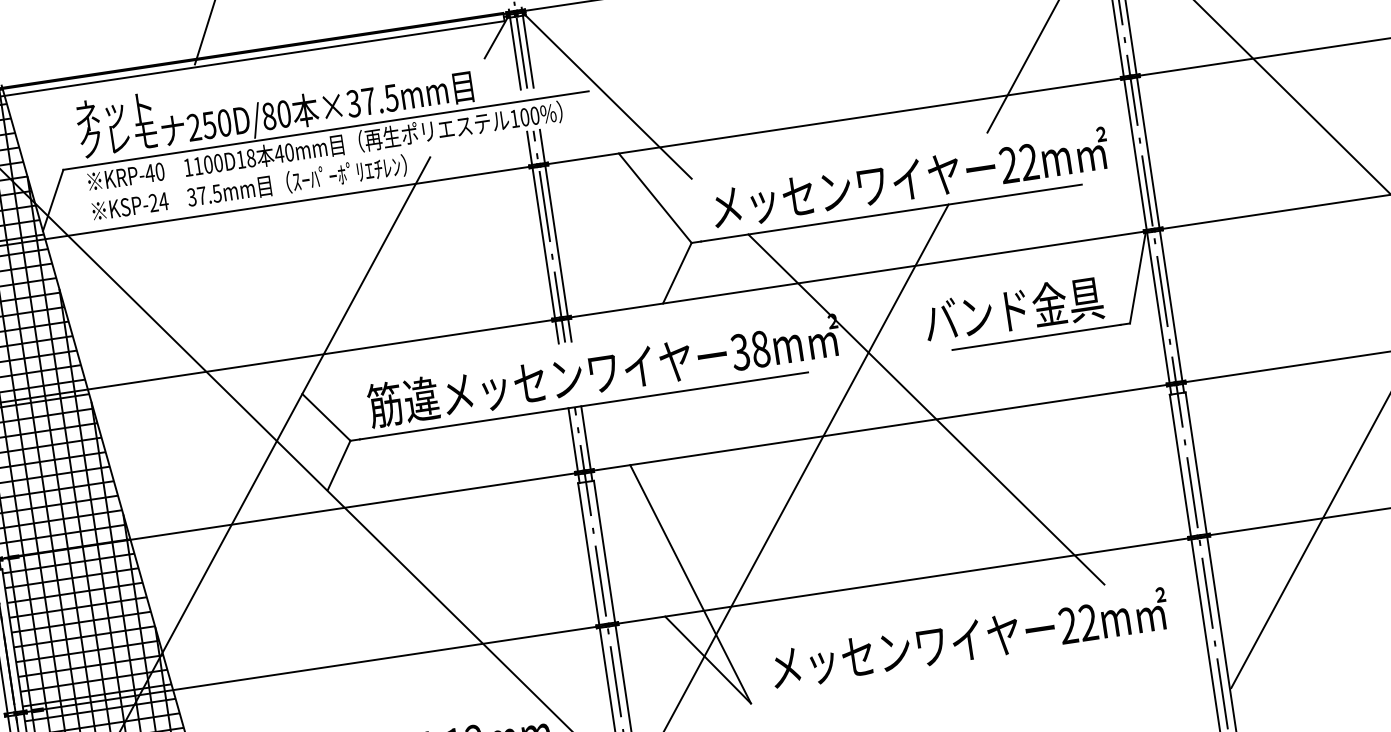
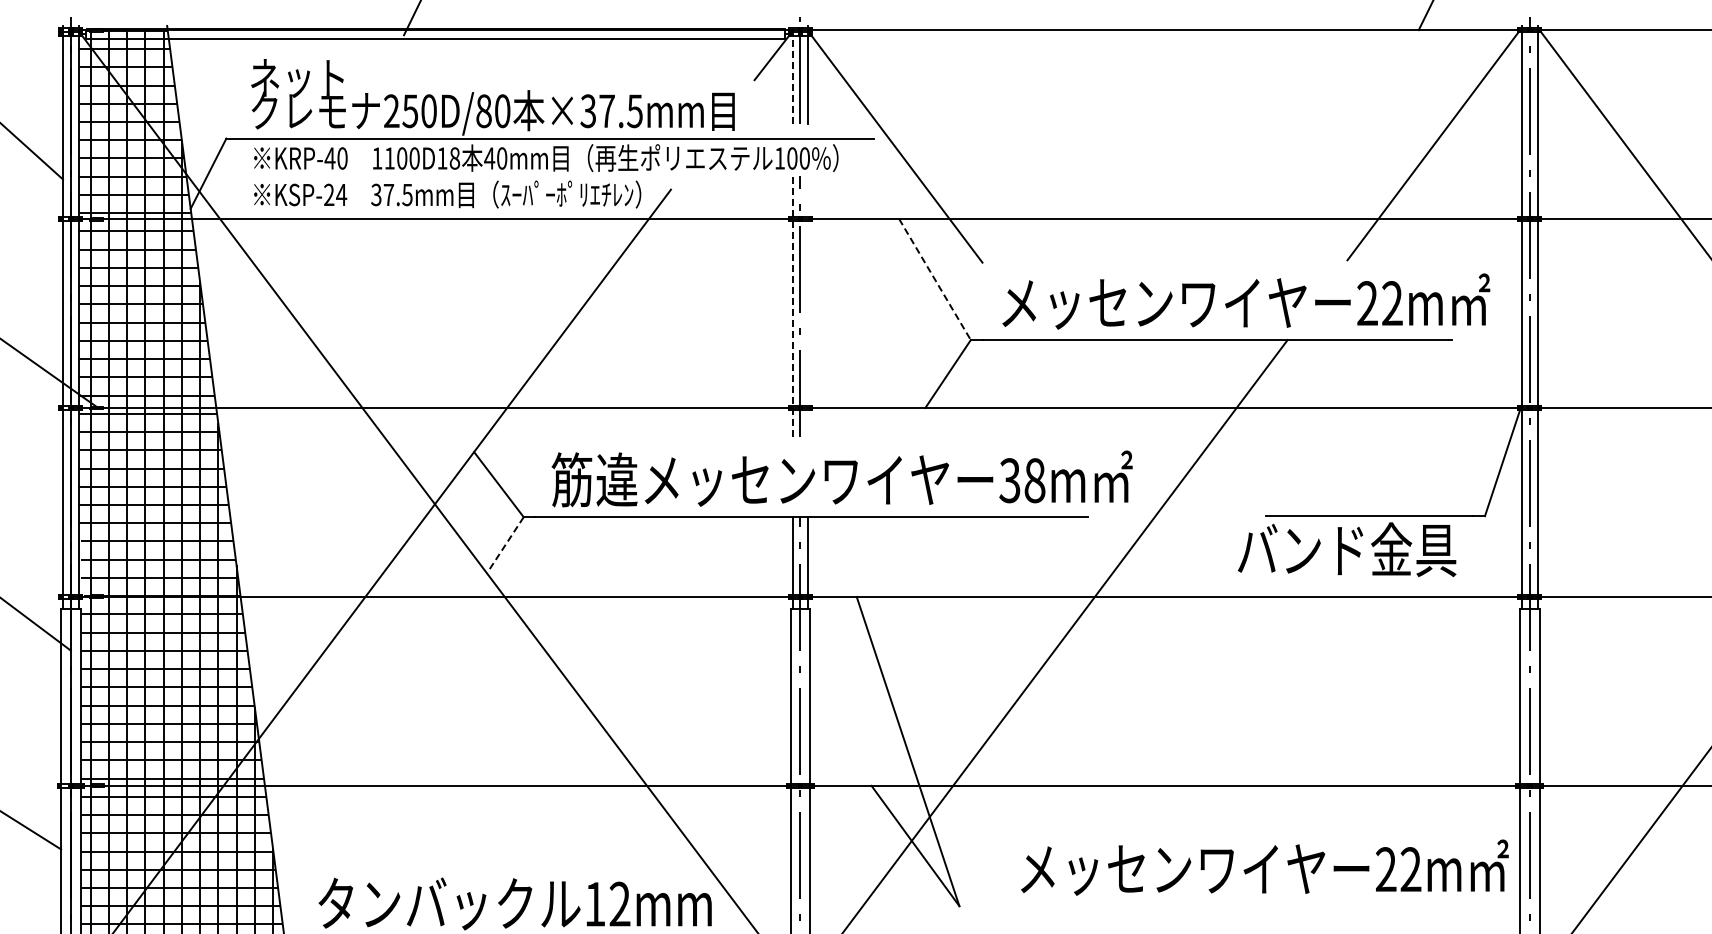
line: (514, 49) -> (792, 74), solid -> dashed
line: (655, 198) -> (935, 280), solid -> dashed
line: (555, 235) -> (808, 306), removed
line: (542, 237) -> (792, 306), solid -> dashed
text: (1013, 309) -> (1346, 549), moved
line: (926, 409) -> (1223, 583), removed
line: (339, 465) -> (505, 545), solid -> dashed
text: (969, 638) -> (1264, 867), moved

